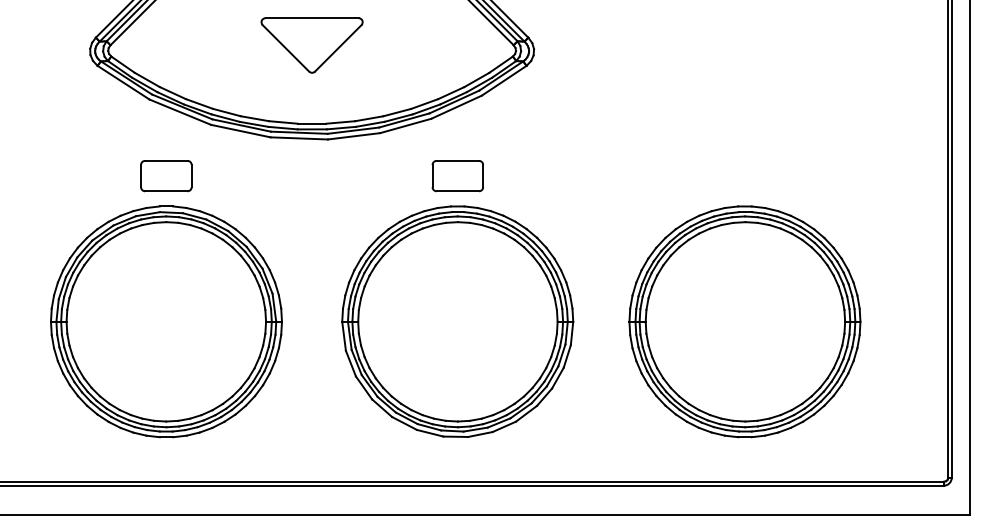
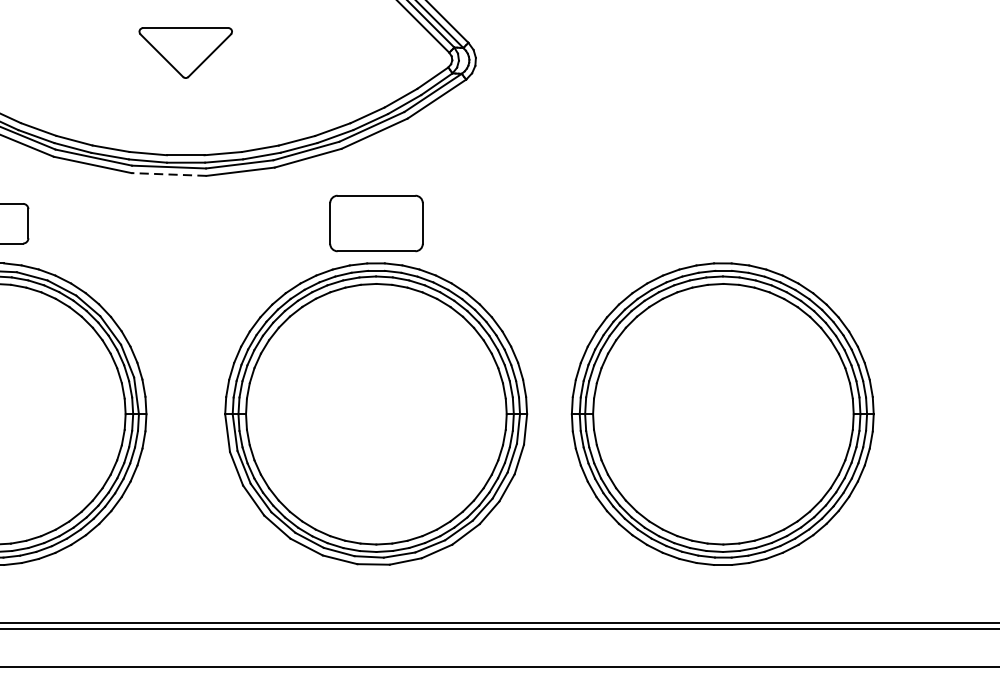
part: (311, 45) -> (185, 53), size x0.7
line: (299, 138) -> (169, 174), solid -> dashed
part: (457, 176) -> (375, 224), size x1.4
part: (744, 321) -> (722, 413), moved

